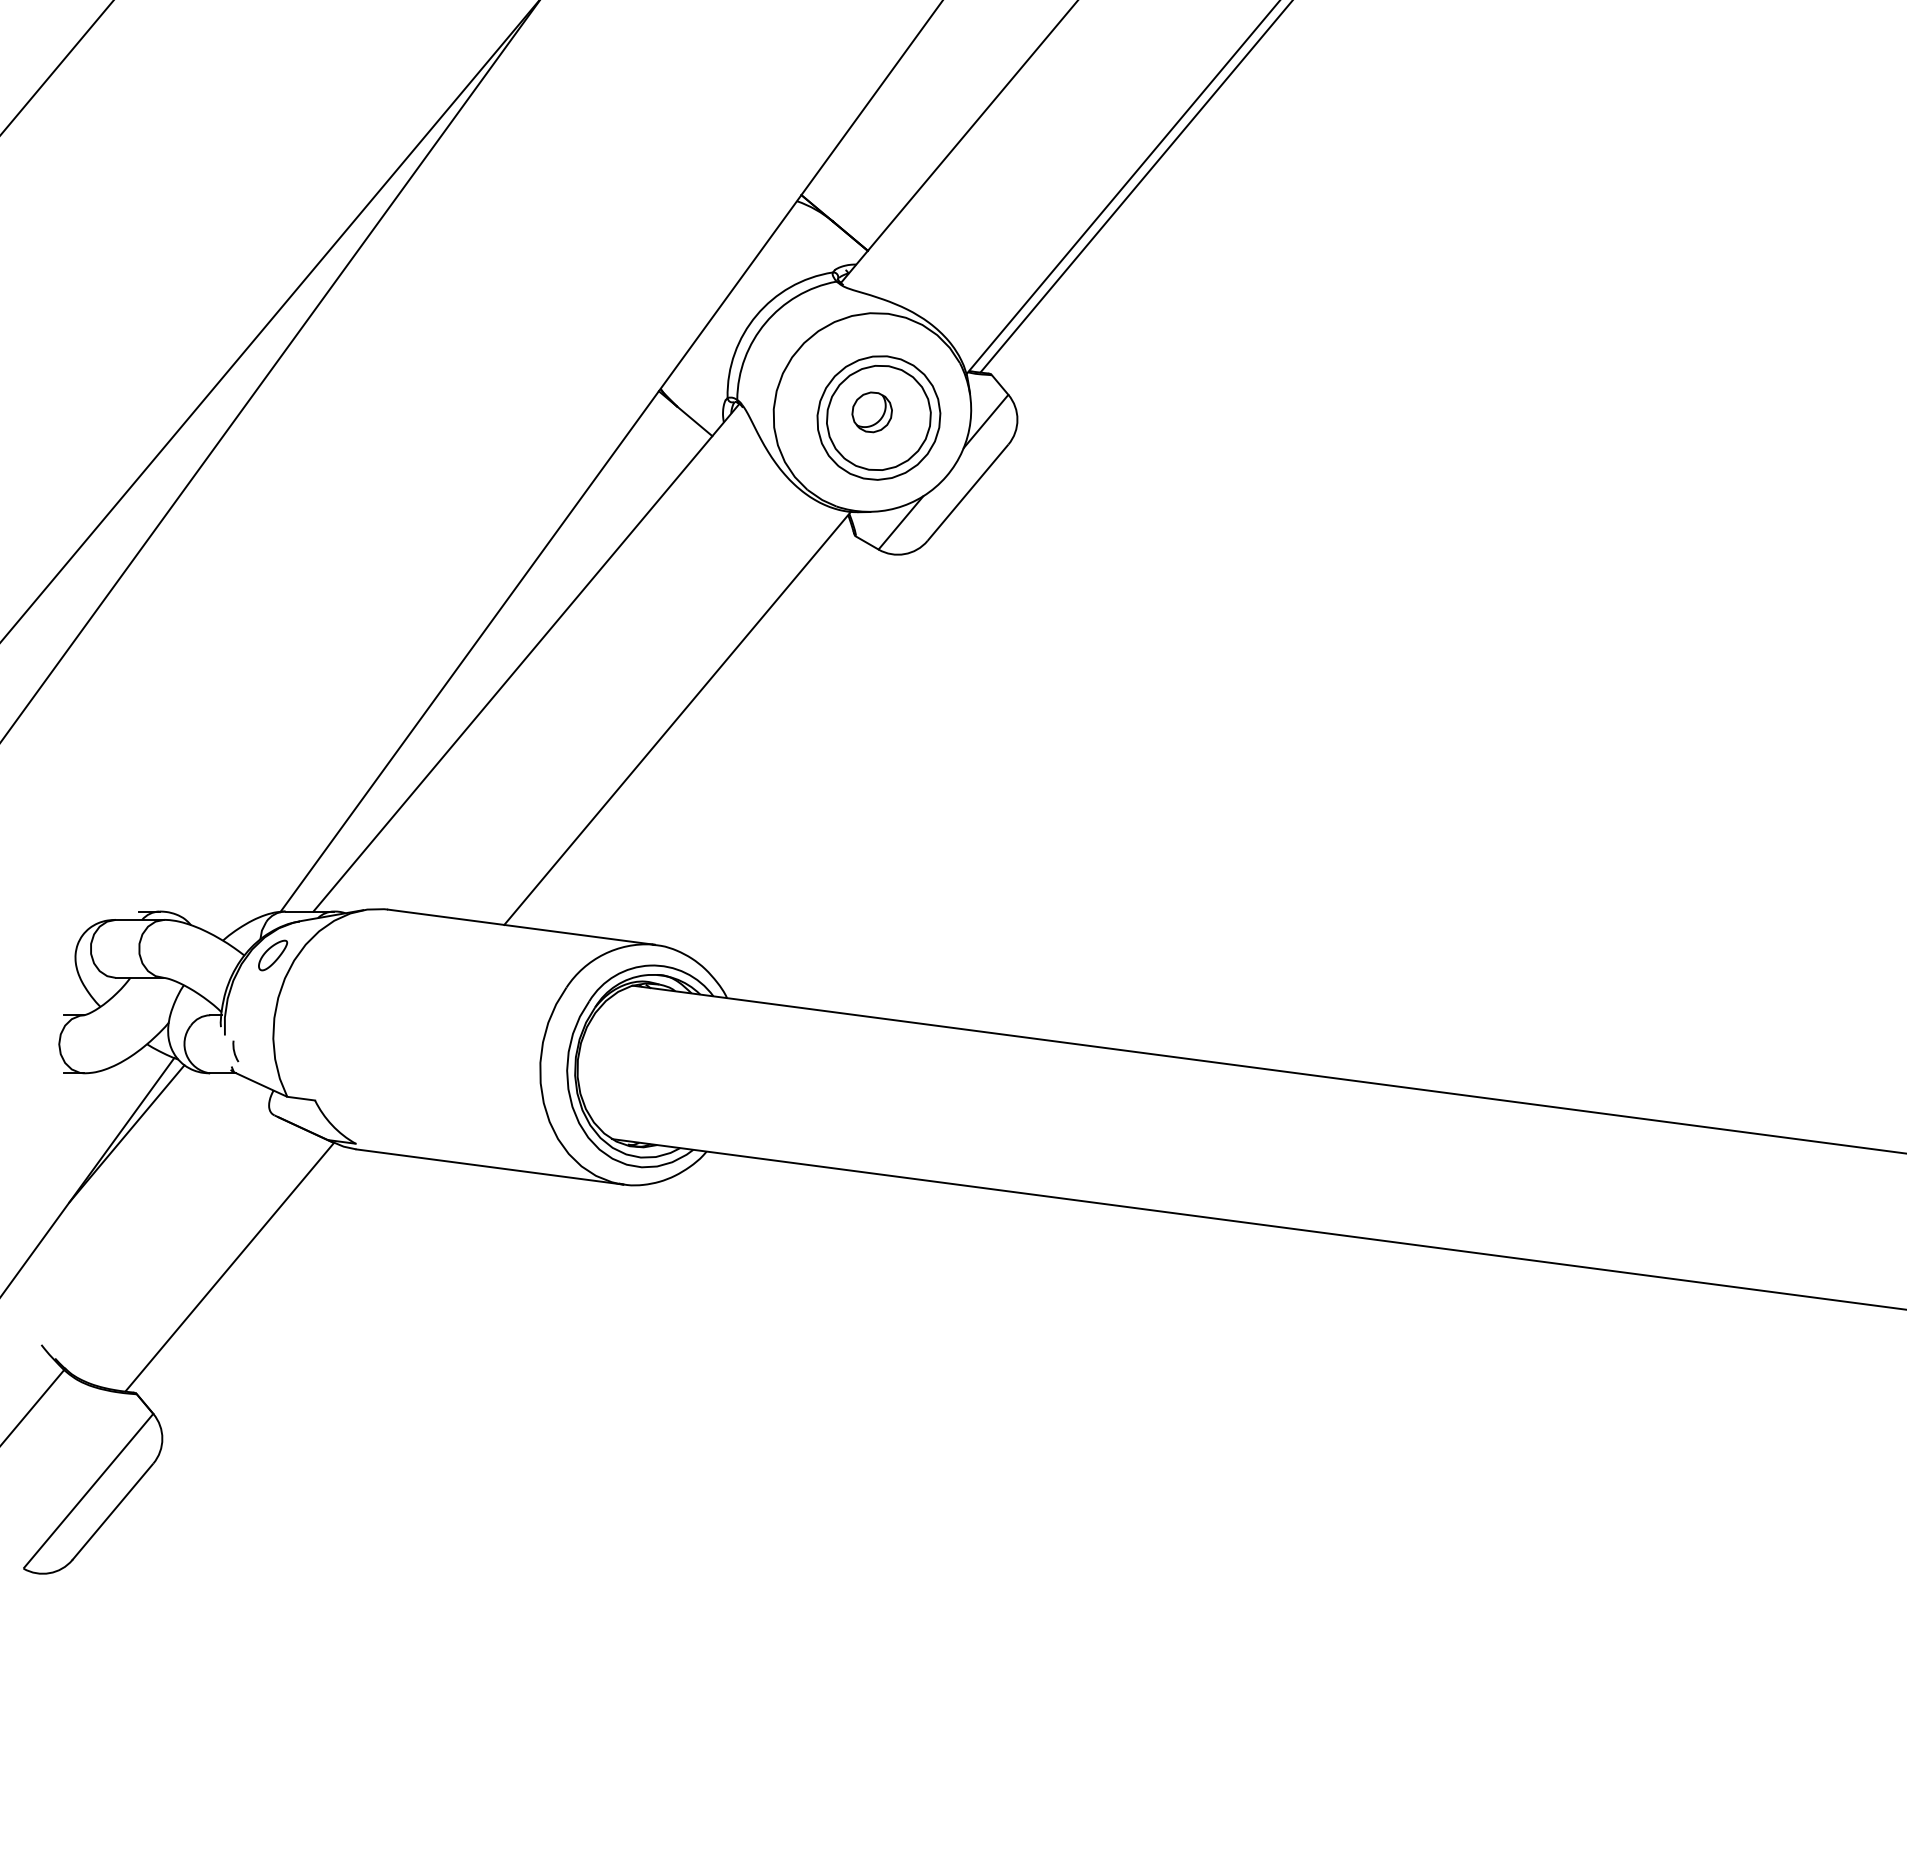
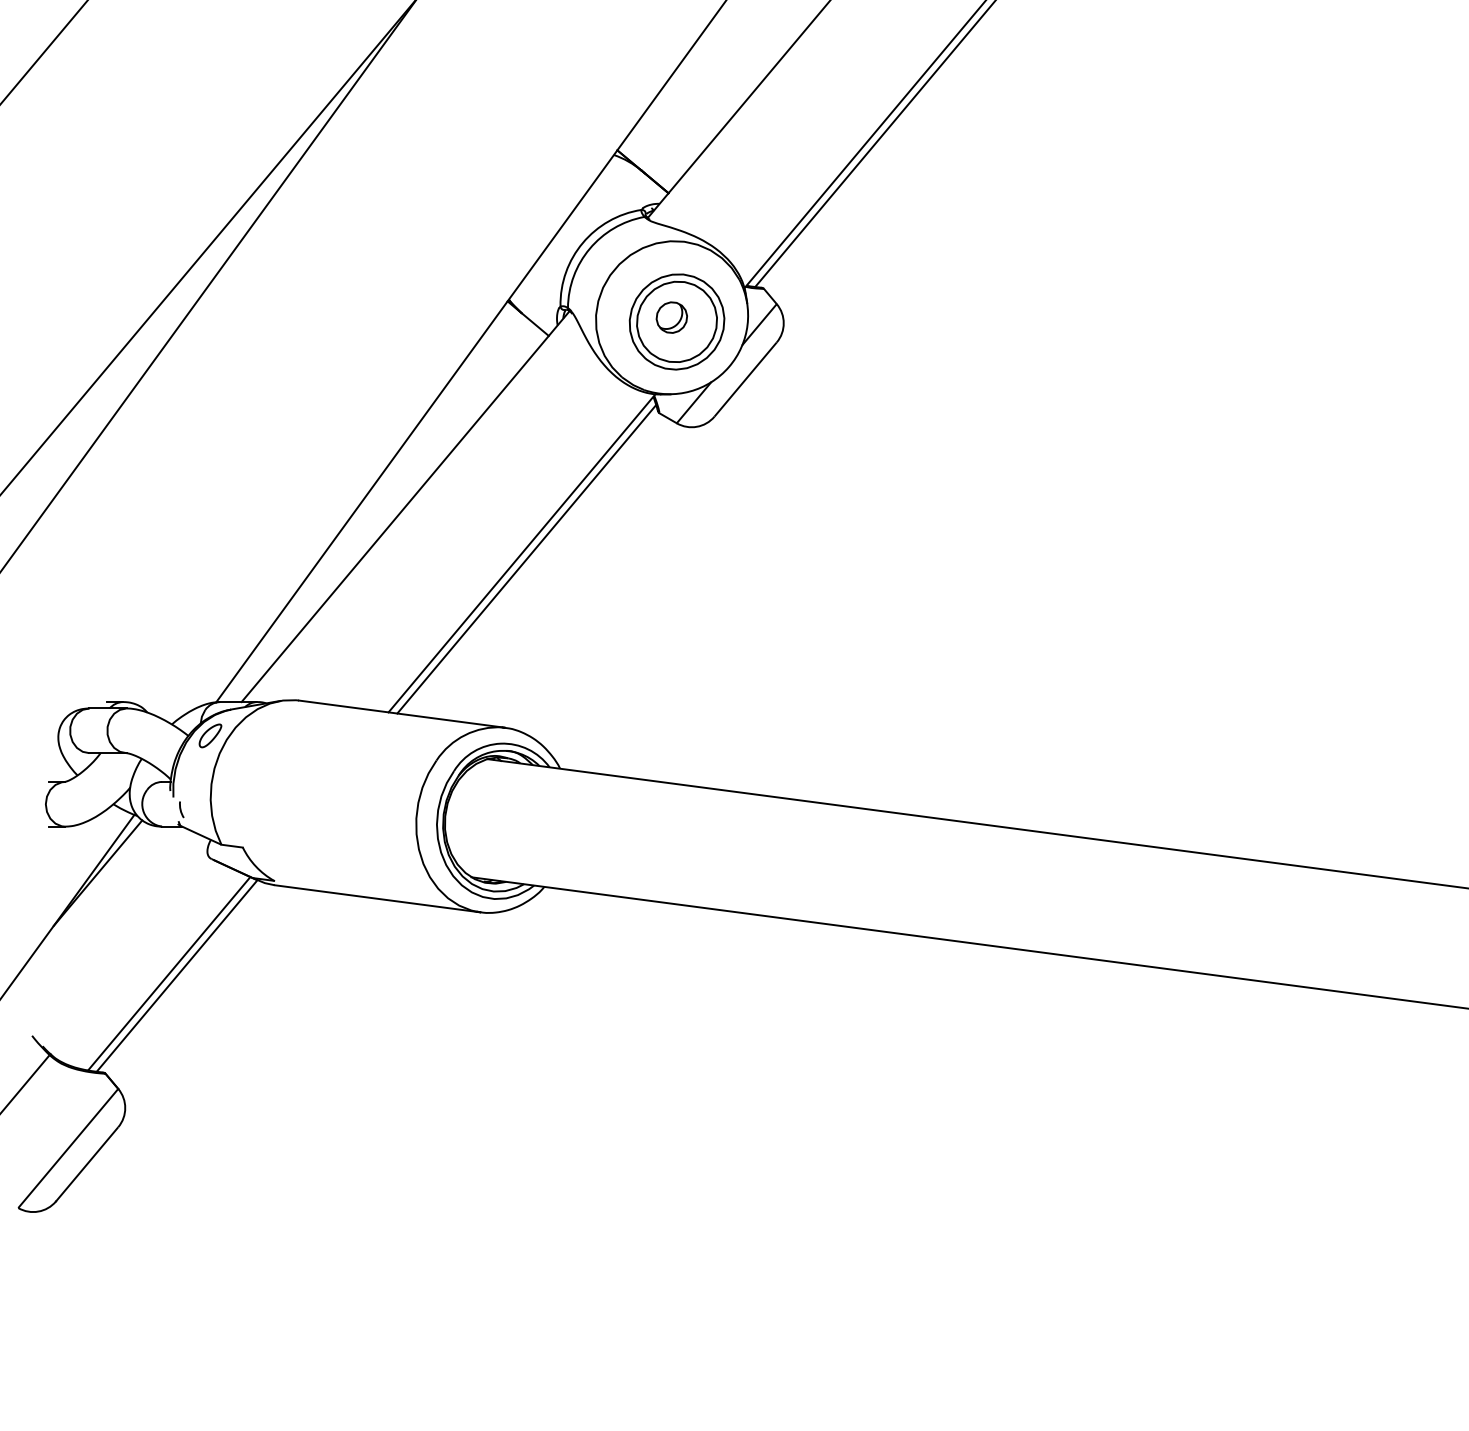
line: (683, 725) -> (526, 558), added
line: (219, 1263) -> (169, 973), added

